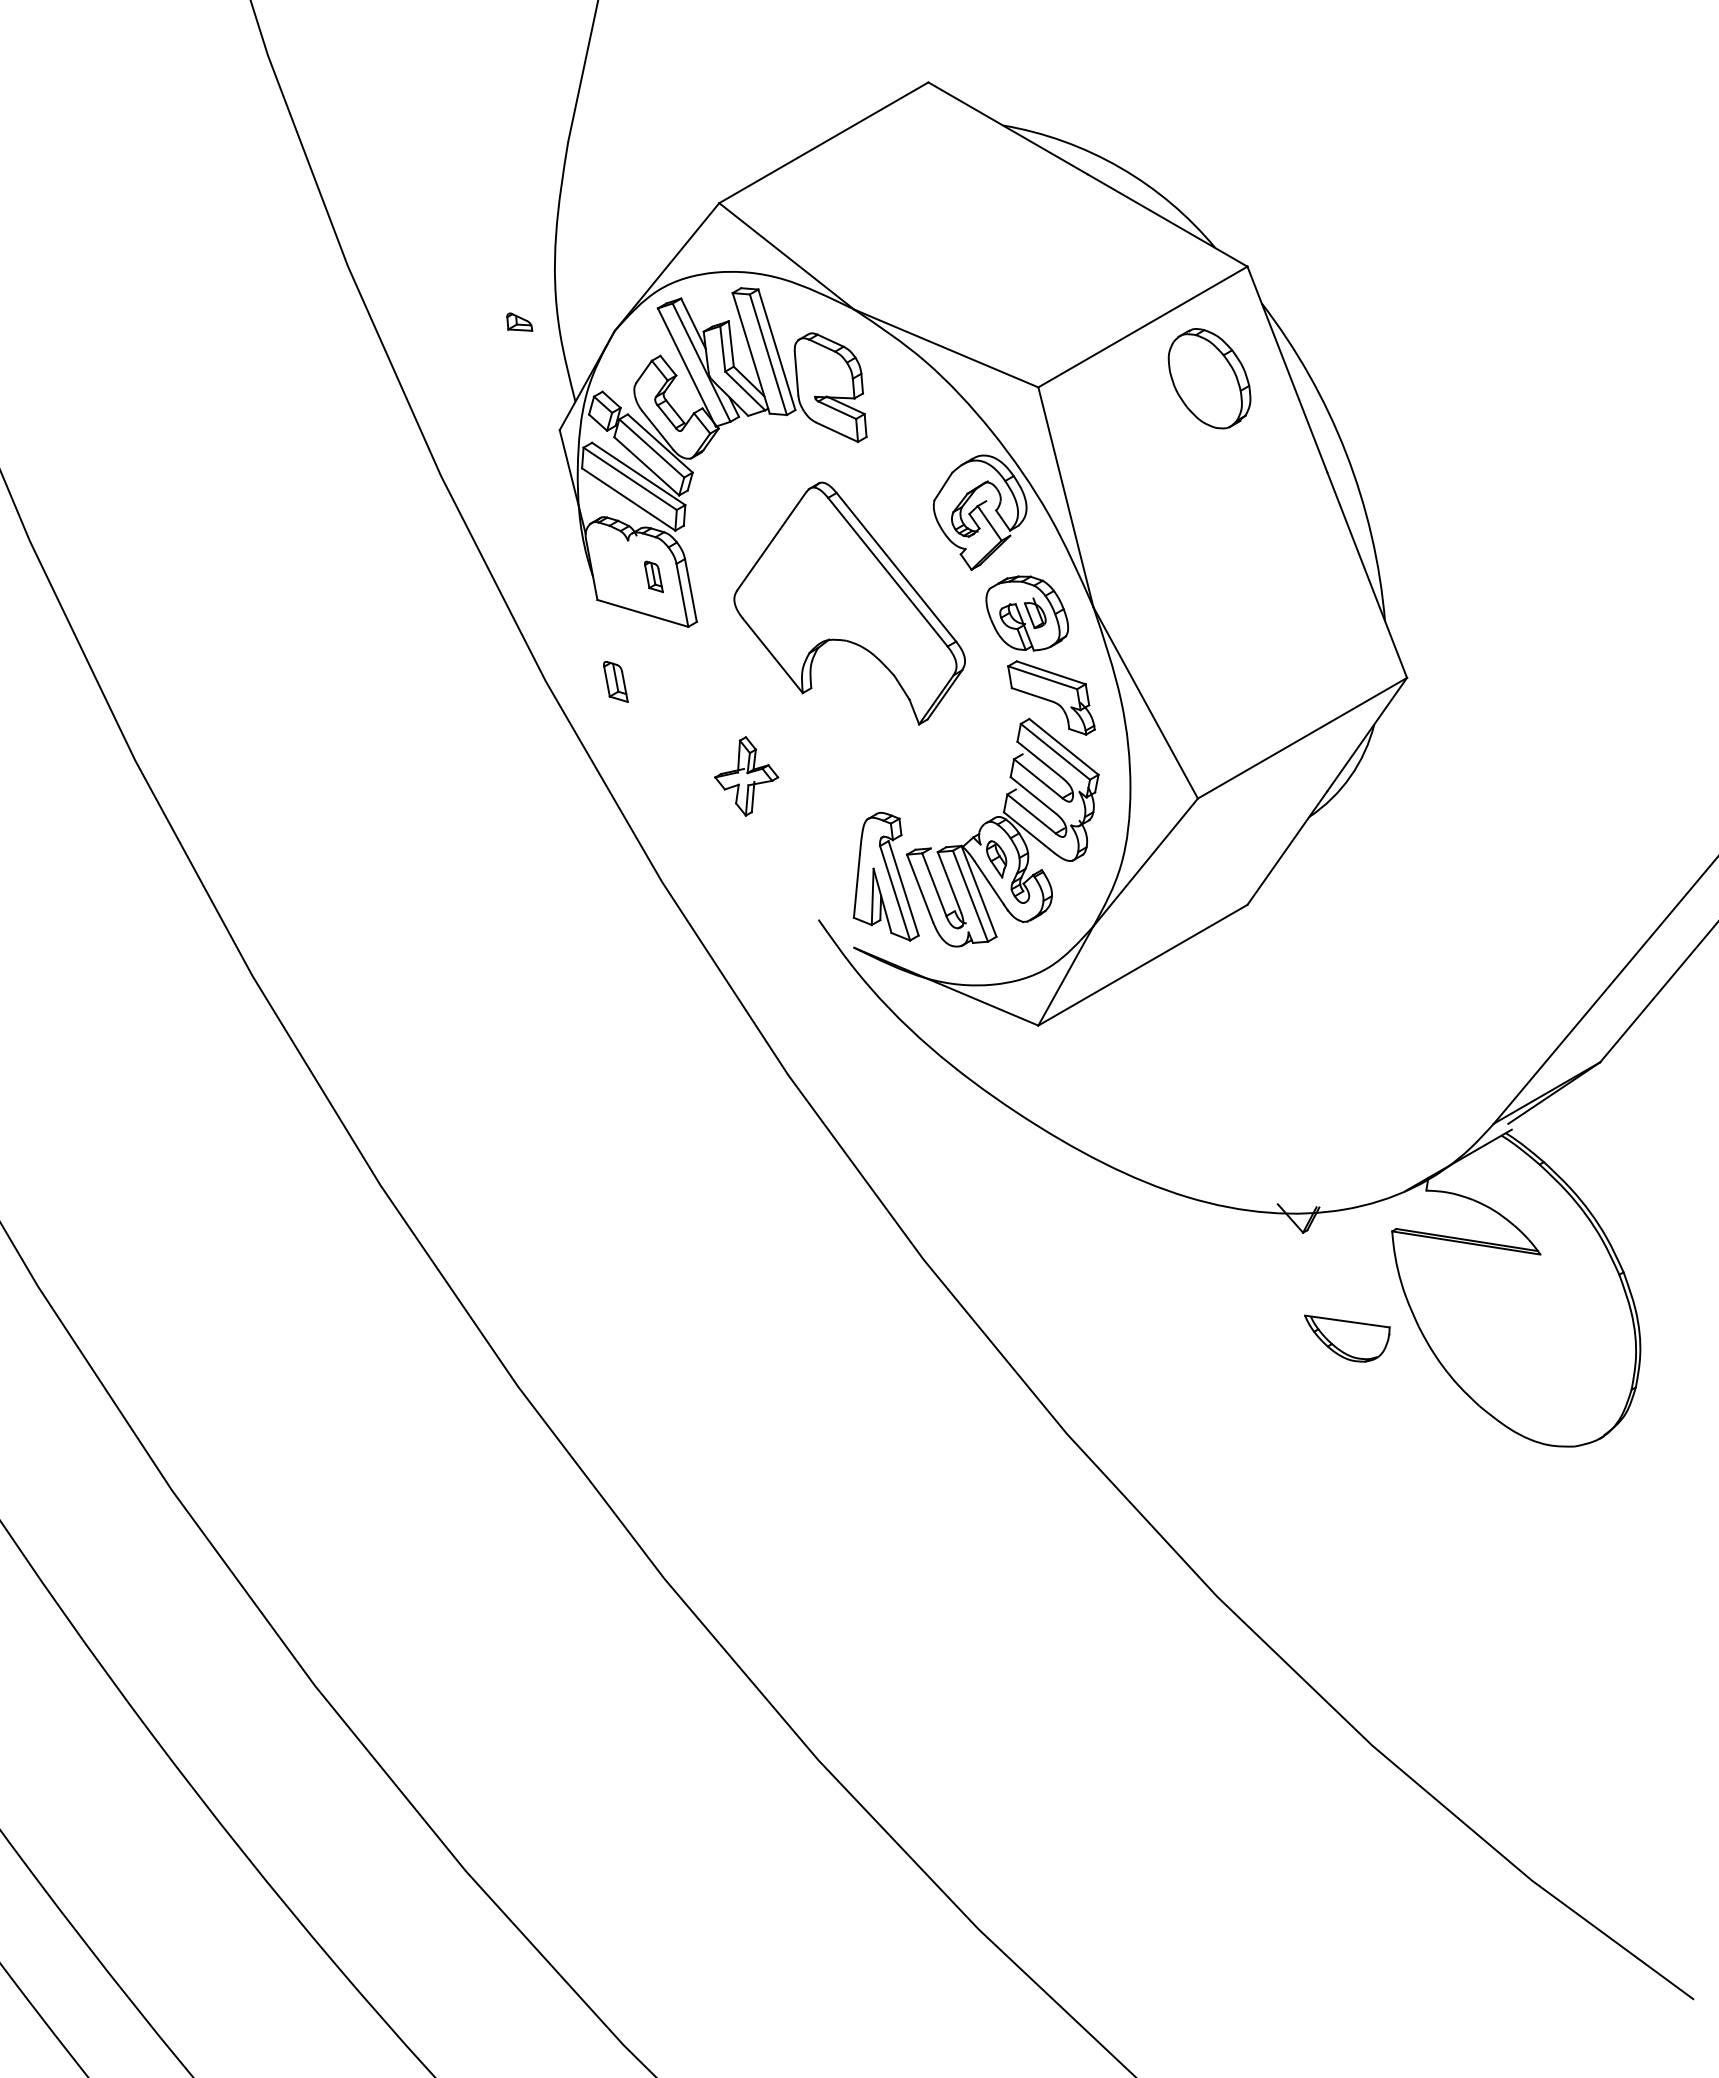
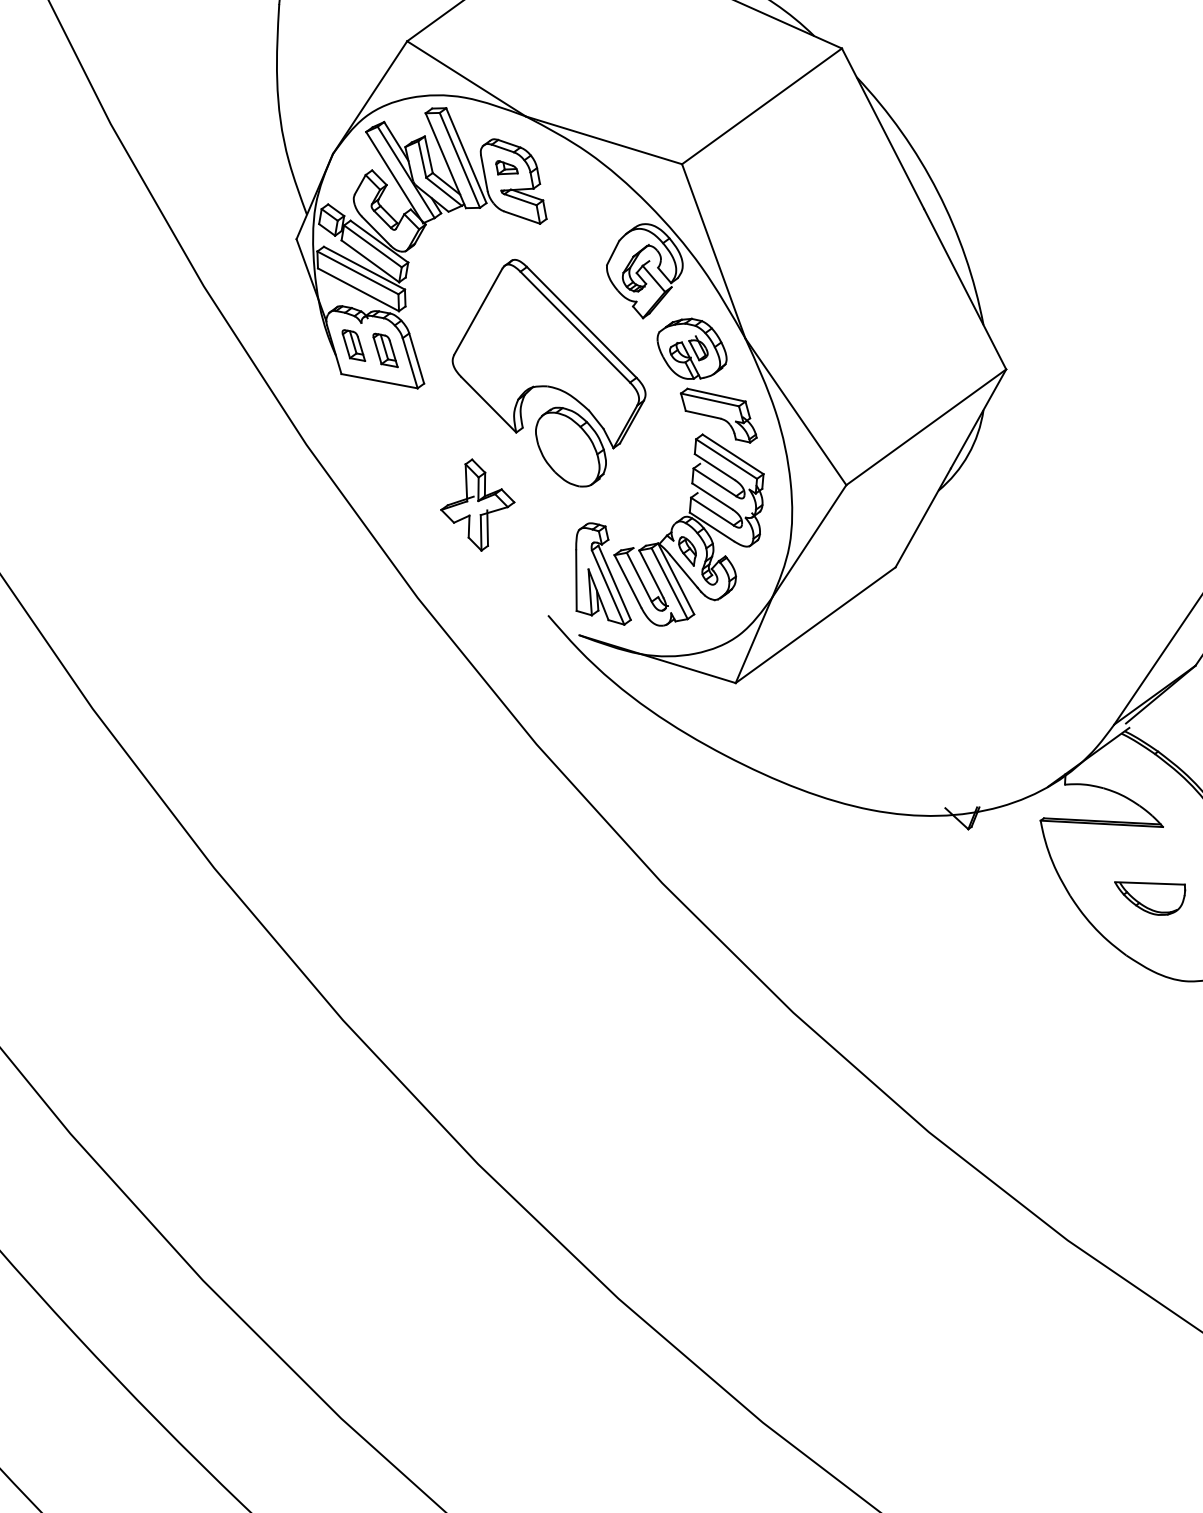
part: (519, 321) -> (506, 166), moved
part: (1209, 378) -> (570, 446), moved
part: (653, 576) -> (385, 350), size x1.43
part: (615, 681) -> (353, 345), moved
part: (746, 776) -> (477, 505), size x1.43
part: (1347, 1338) -> (1151, 897), moved

